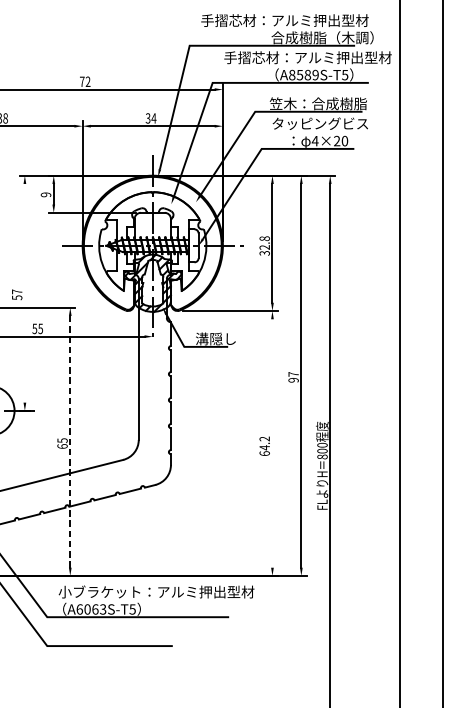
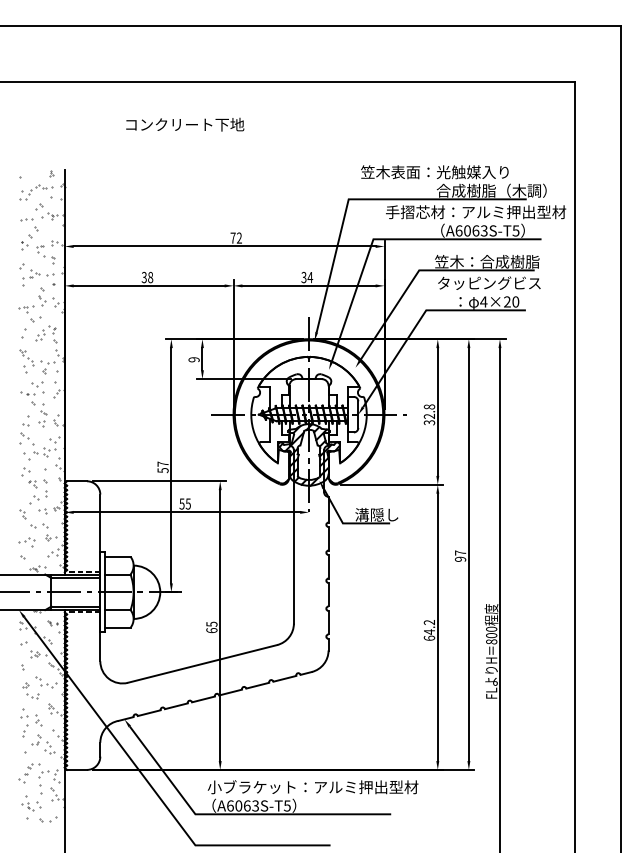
text: (285, 20) -> (451, 172), 手摺芯材：アルミ押出型材 -> 笠木表面：光触媒入り
text: (303, 74) -> (471, 230), A8589S-T5 -> A6063S-T5
line: (25, 293) -> (171, 465), added
line: (70, 442) -> (220, 626), dashed -> solid
line: (272, 443) -> (437, 627), added

